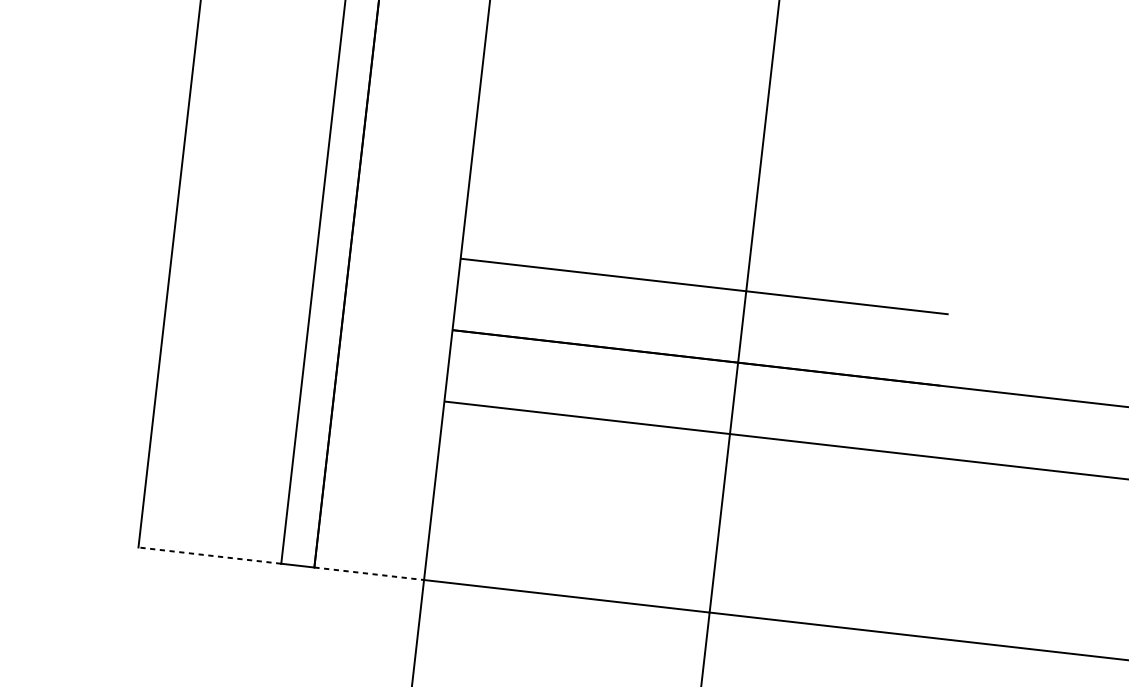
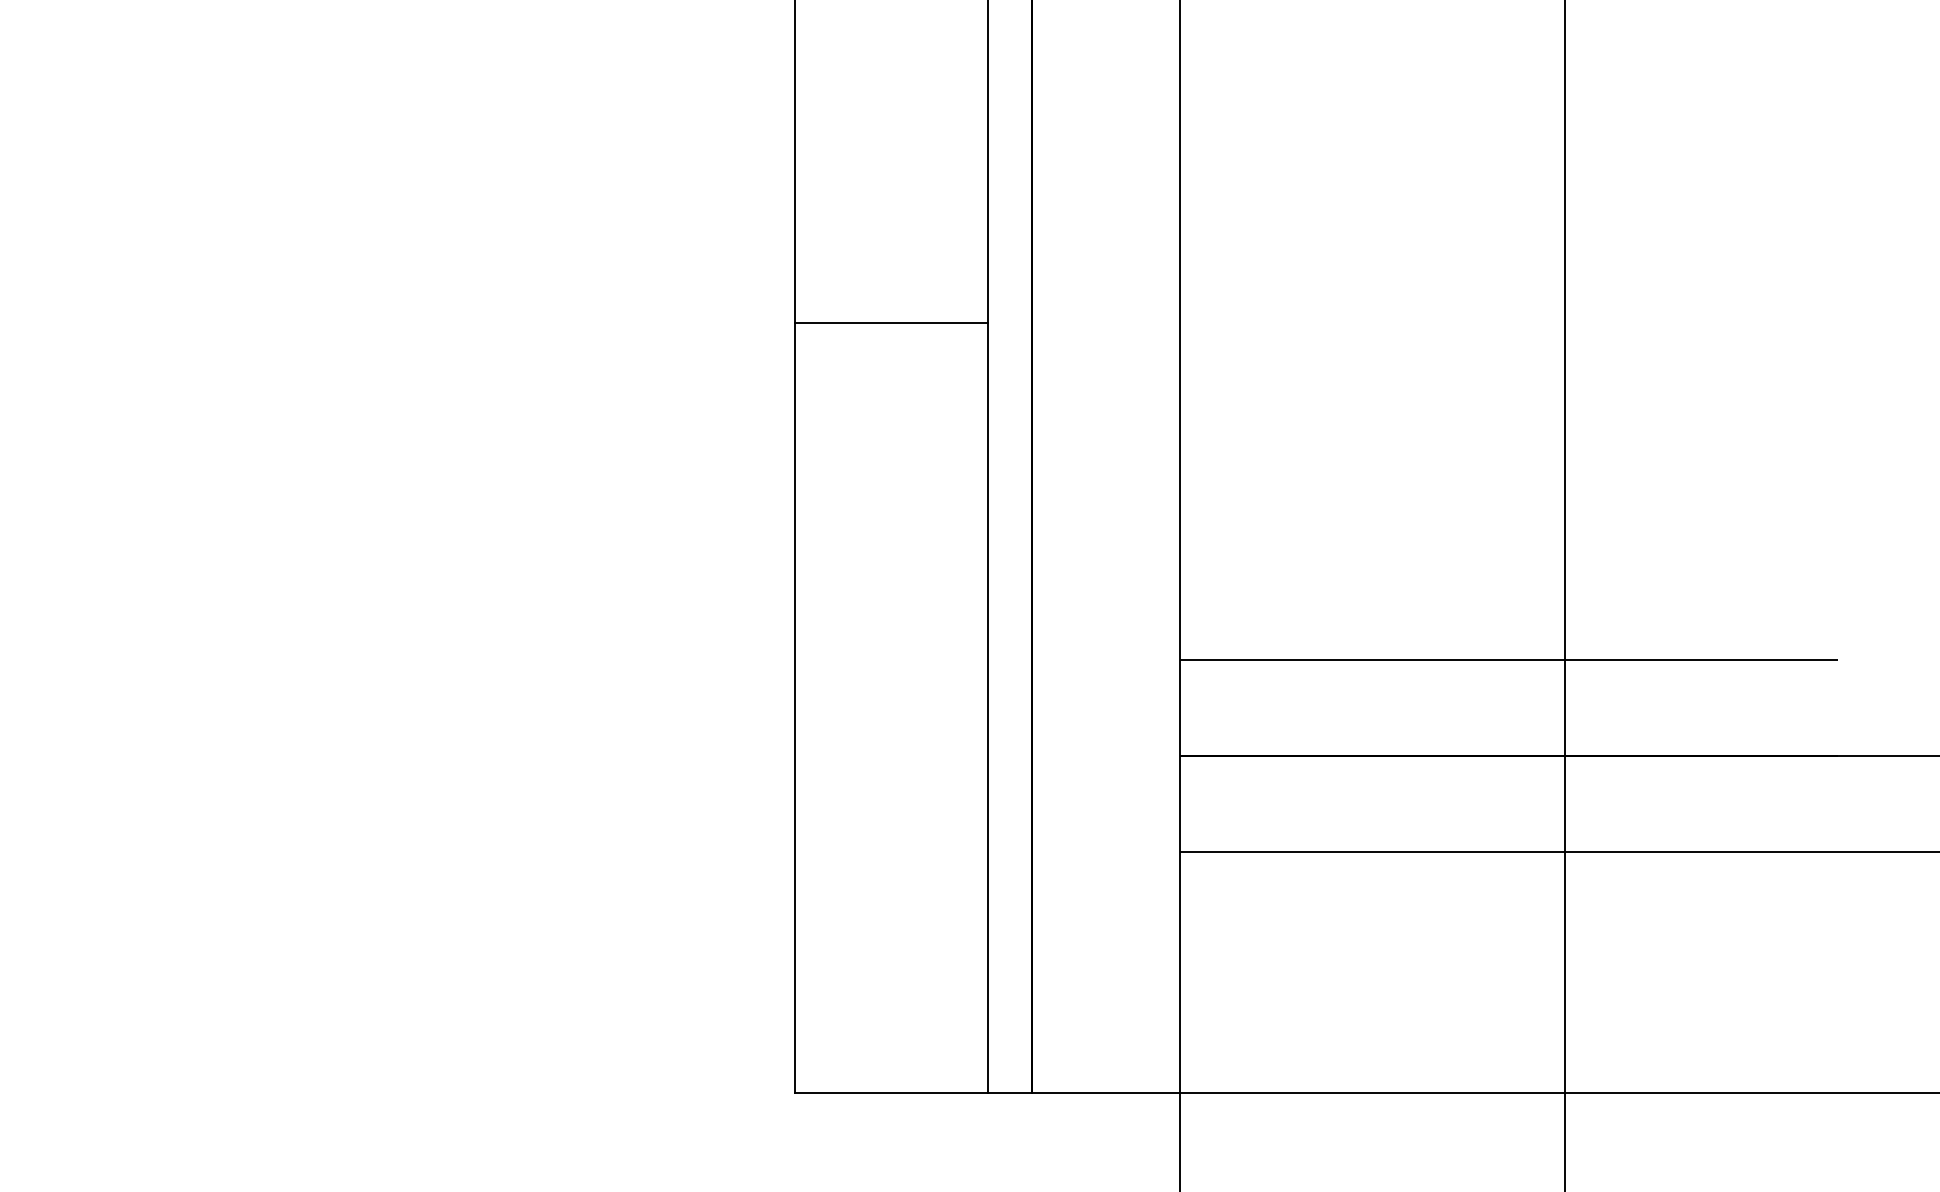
line: (209, 555) -> (891, 1092), dashed -> solid
line: (369, 573) -> (1106, 1092), dashed -> solid

